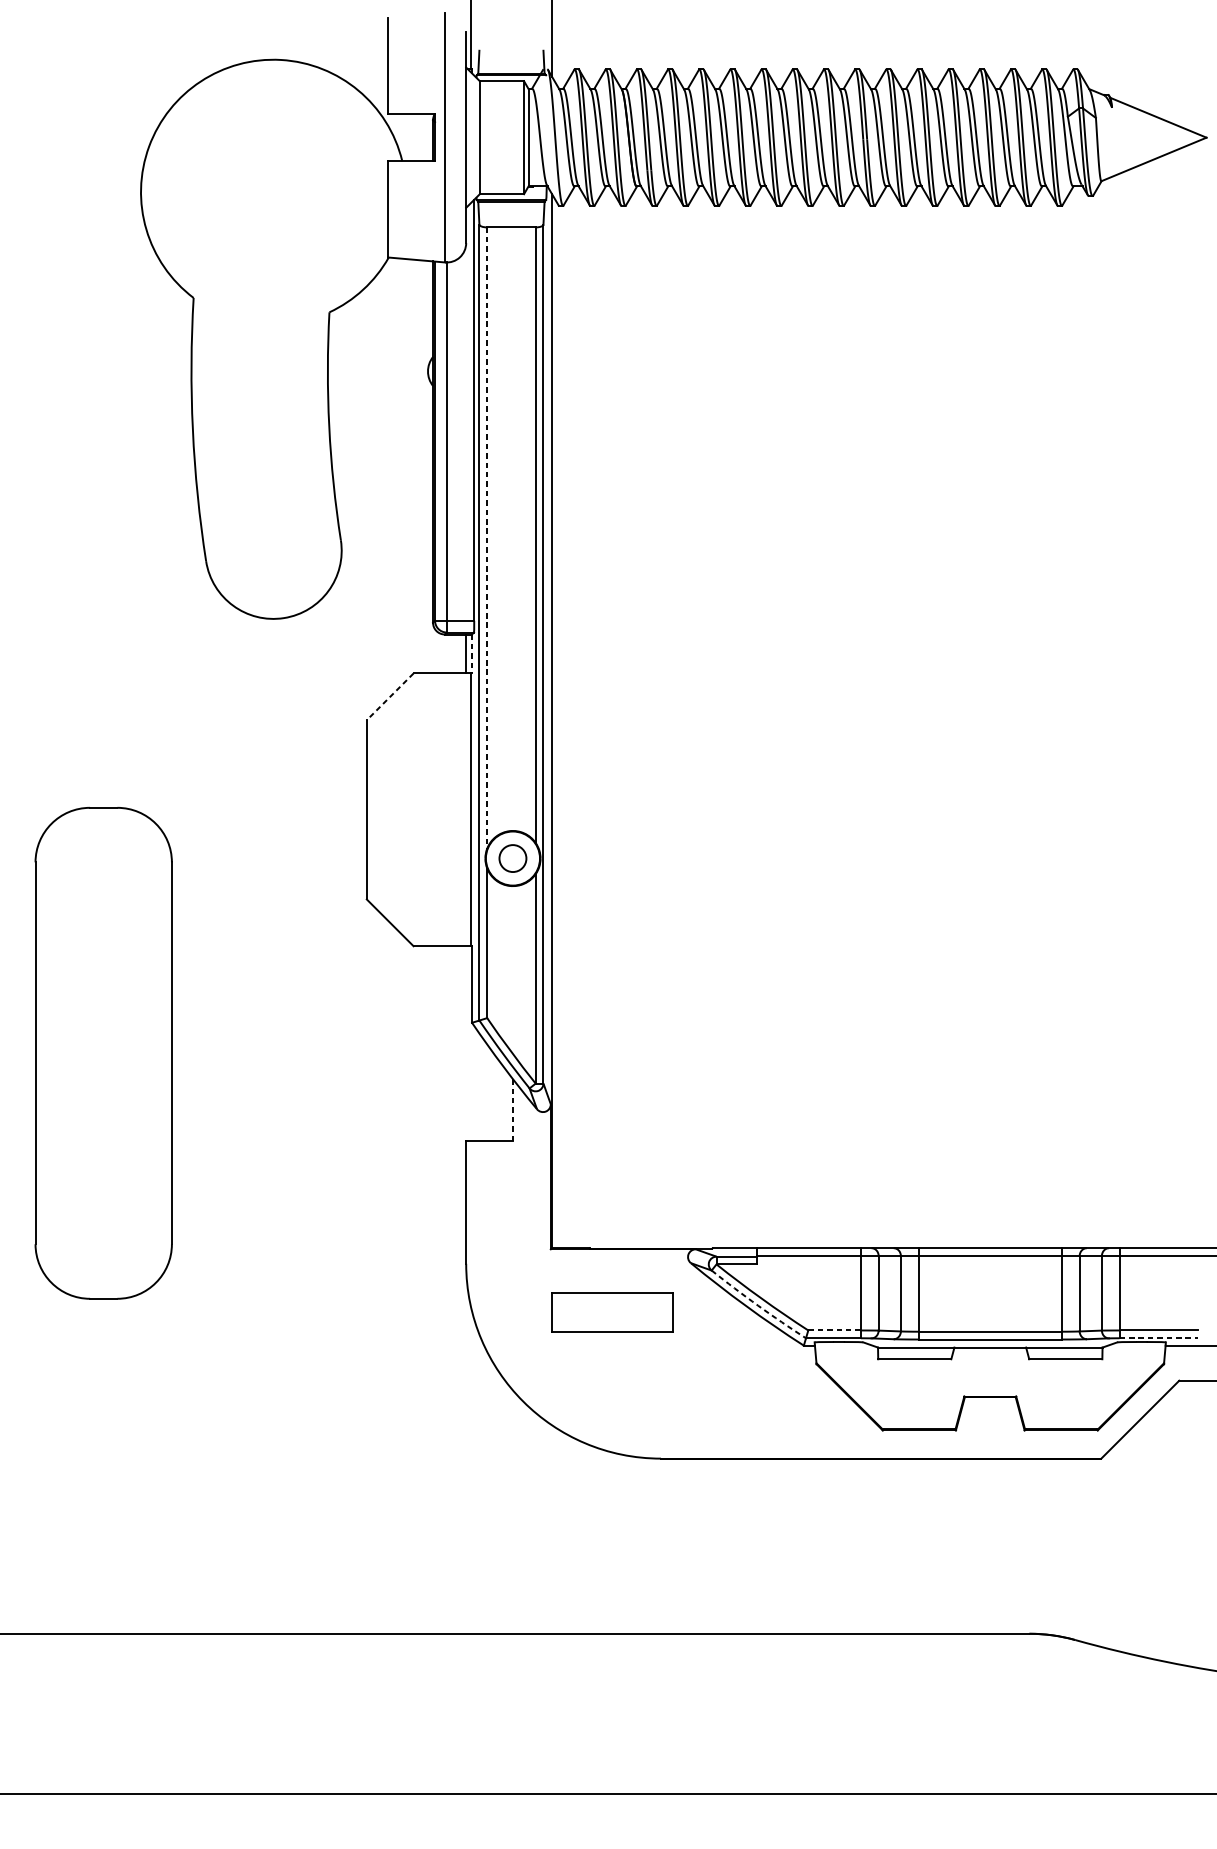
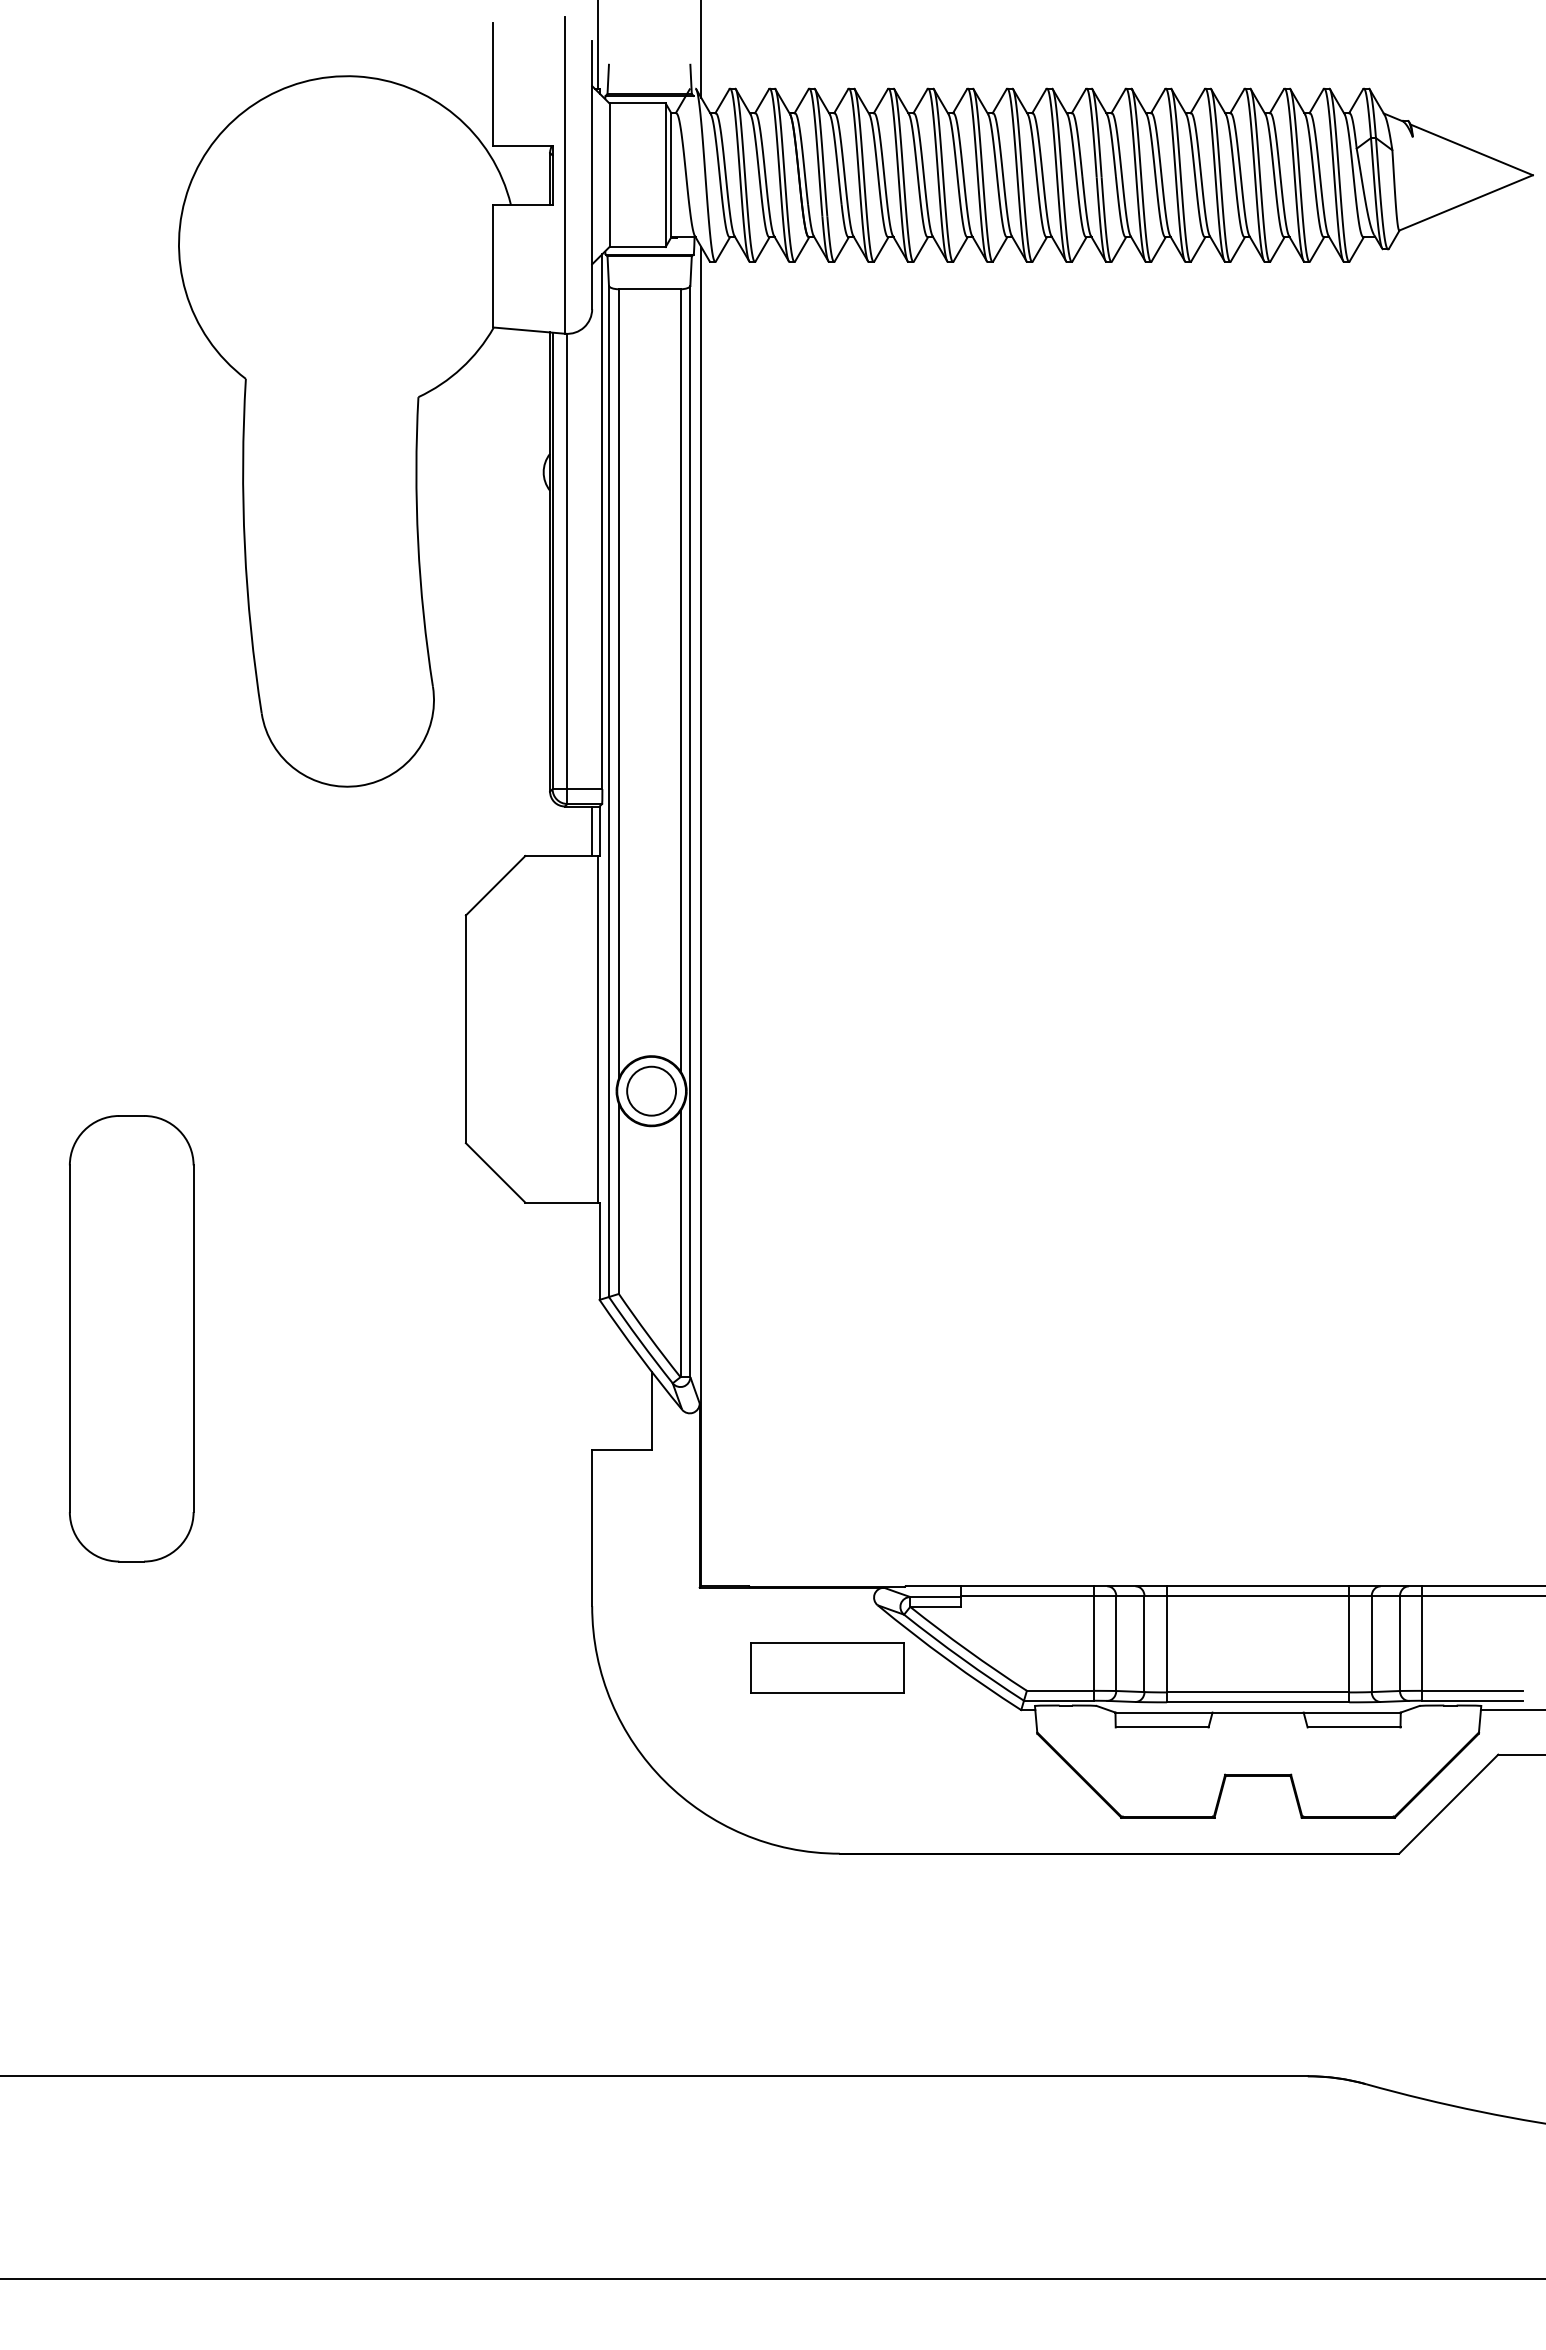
line: (486, 538) -> (618, 684), dashed -> solid
line: (471, 654) -> (599, 831), dashed -> solid
line: (390, 697) -> (495, 886), dashed -> solid
circle: (512, 857) -> (651, 1090), size x1.43
part: (103, 1053) -> (131, 1338), size x0.71
line: (512, 1110) -> (651, 1411), dashed -> solid
arc: (757, 1305) -> (962, 1659), dashed -> solid
part: (612, 1312) -> (827, 1667), moved
line: (834, 1330) -> (1060, 1690), dashed -> solid
line: (1159, 1338) -> (1473, 1700), dashed -> solid

